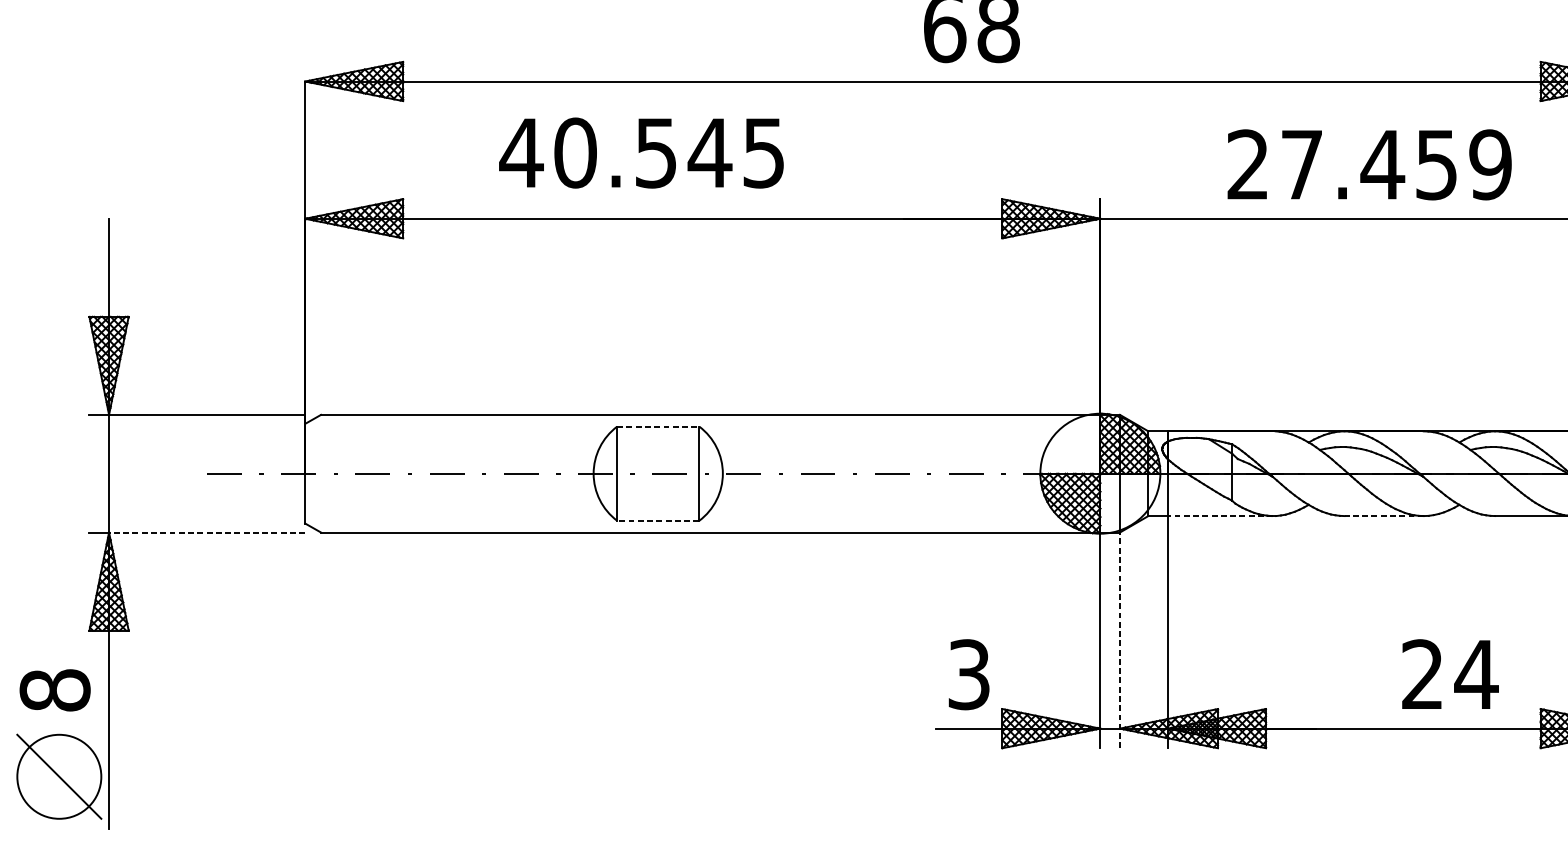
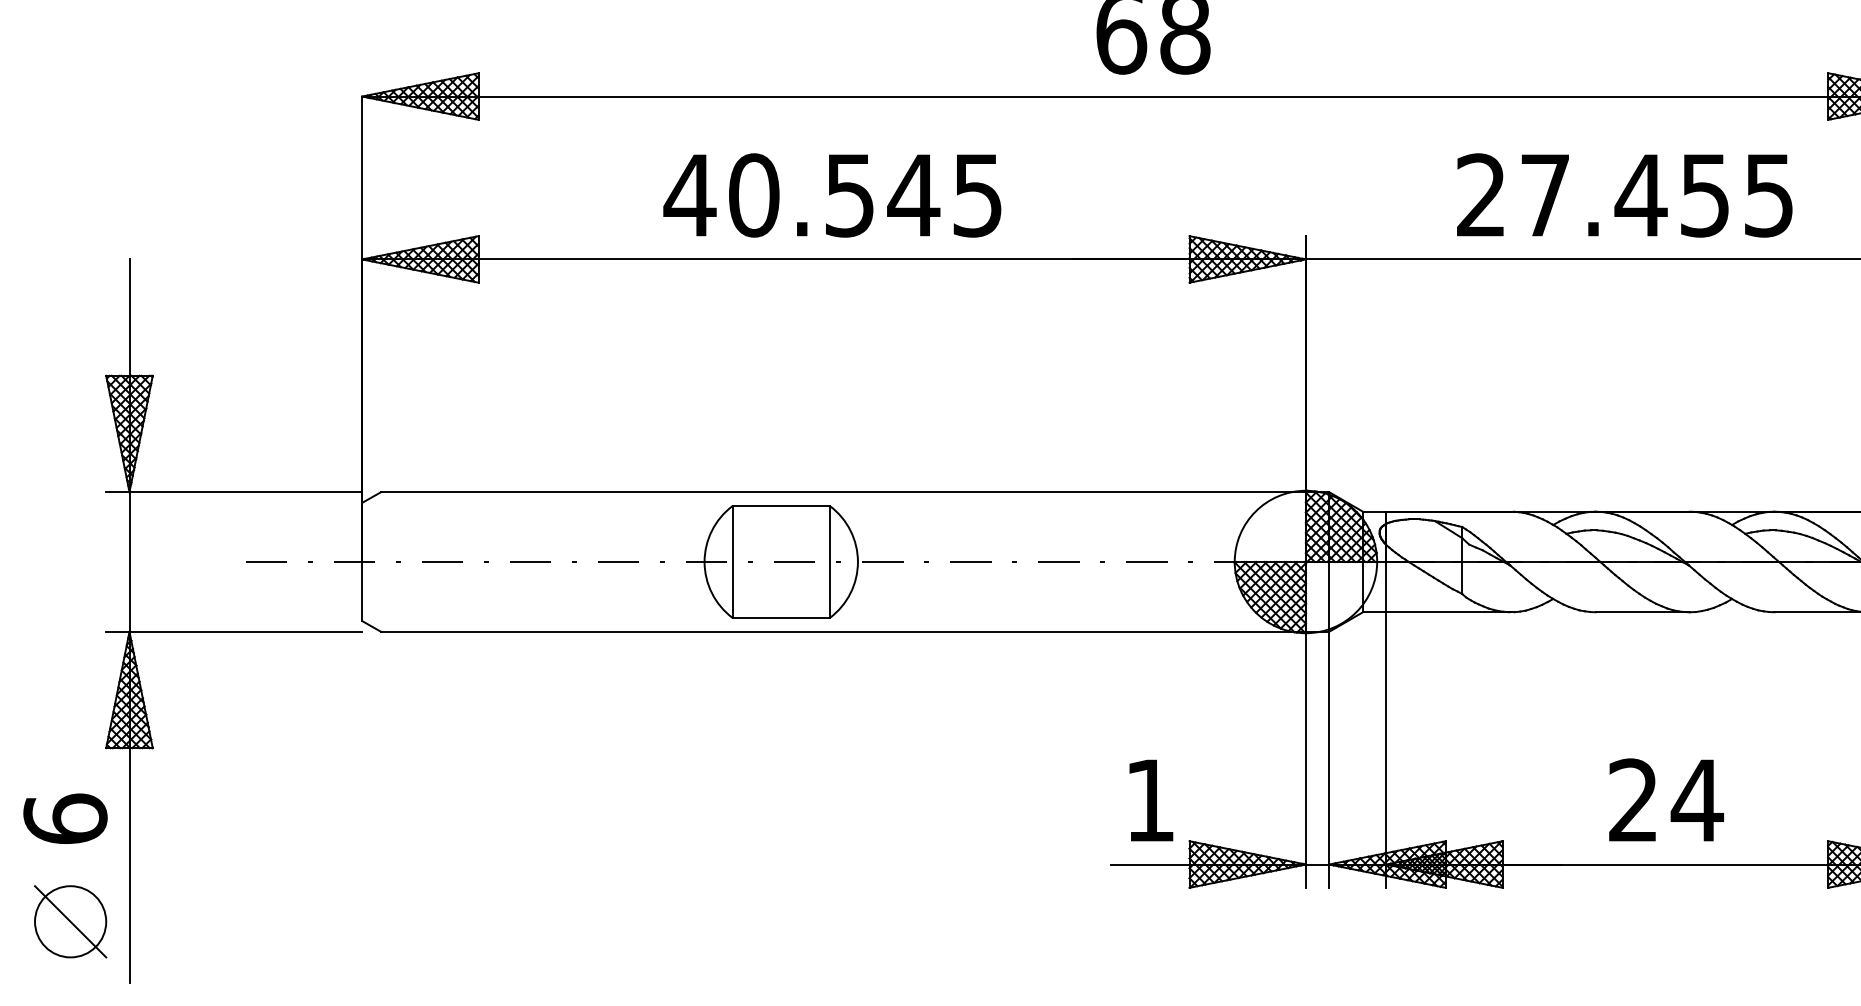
text: (641, 153) -> (832, 195), moved
text: (1490, 164) -> (1768, 195), 27.459 -> 27.455
line: (658, 426) -> (781, 506), dashed -> solid
line: (1220, 516) -> (1448, 612), dashed -> solid
line: (1383, 516) -> (1642, 612), dashed -> solid
line: (658, 520) -> (781, 617), dashed -> solid
line: (206, 532) -> (245, 631), dashed -> solid
line: (1120, 640) -> (1329, 759), dashed -> solid
text: (1450, 673) -> (1666, 799), moved
text: (969, 674) -> (1150, 800), 3 -> 1
text: (55, 689) -> (65, 818), 8 -> 6
part: (59, 776) -> (70, 921), size x0.71

